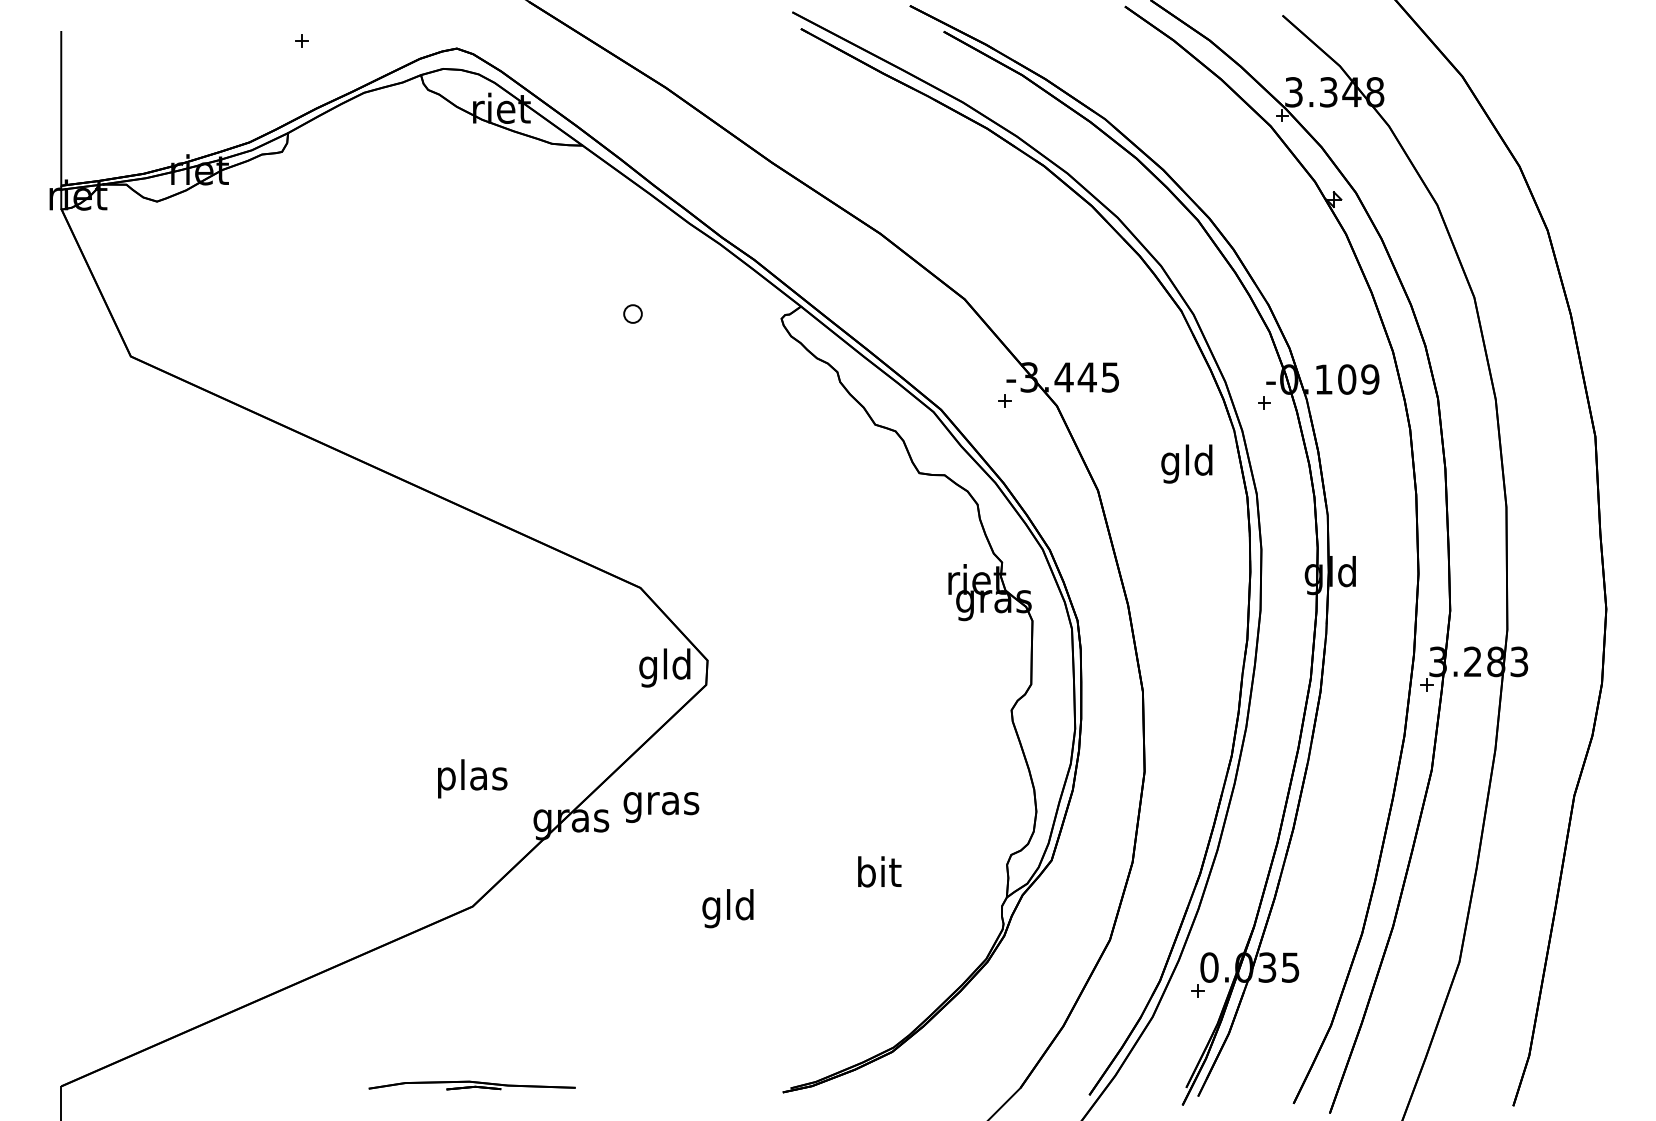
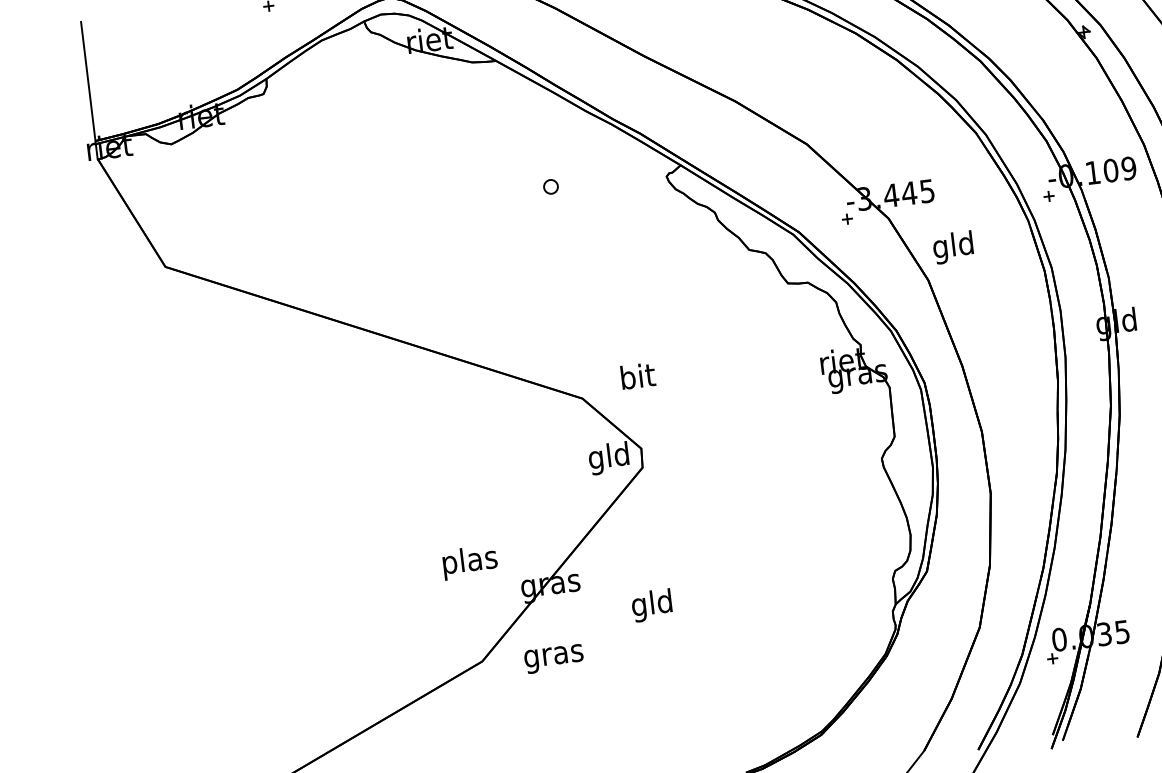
text: (1186, 463) -> (952, 247), moved
text: (661, 807) -> (554, 659), moved
text: (879, 871) -> (637, 375), moved
text: (727, 908) -> (651, 605), moved

